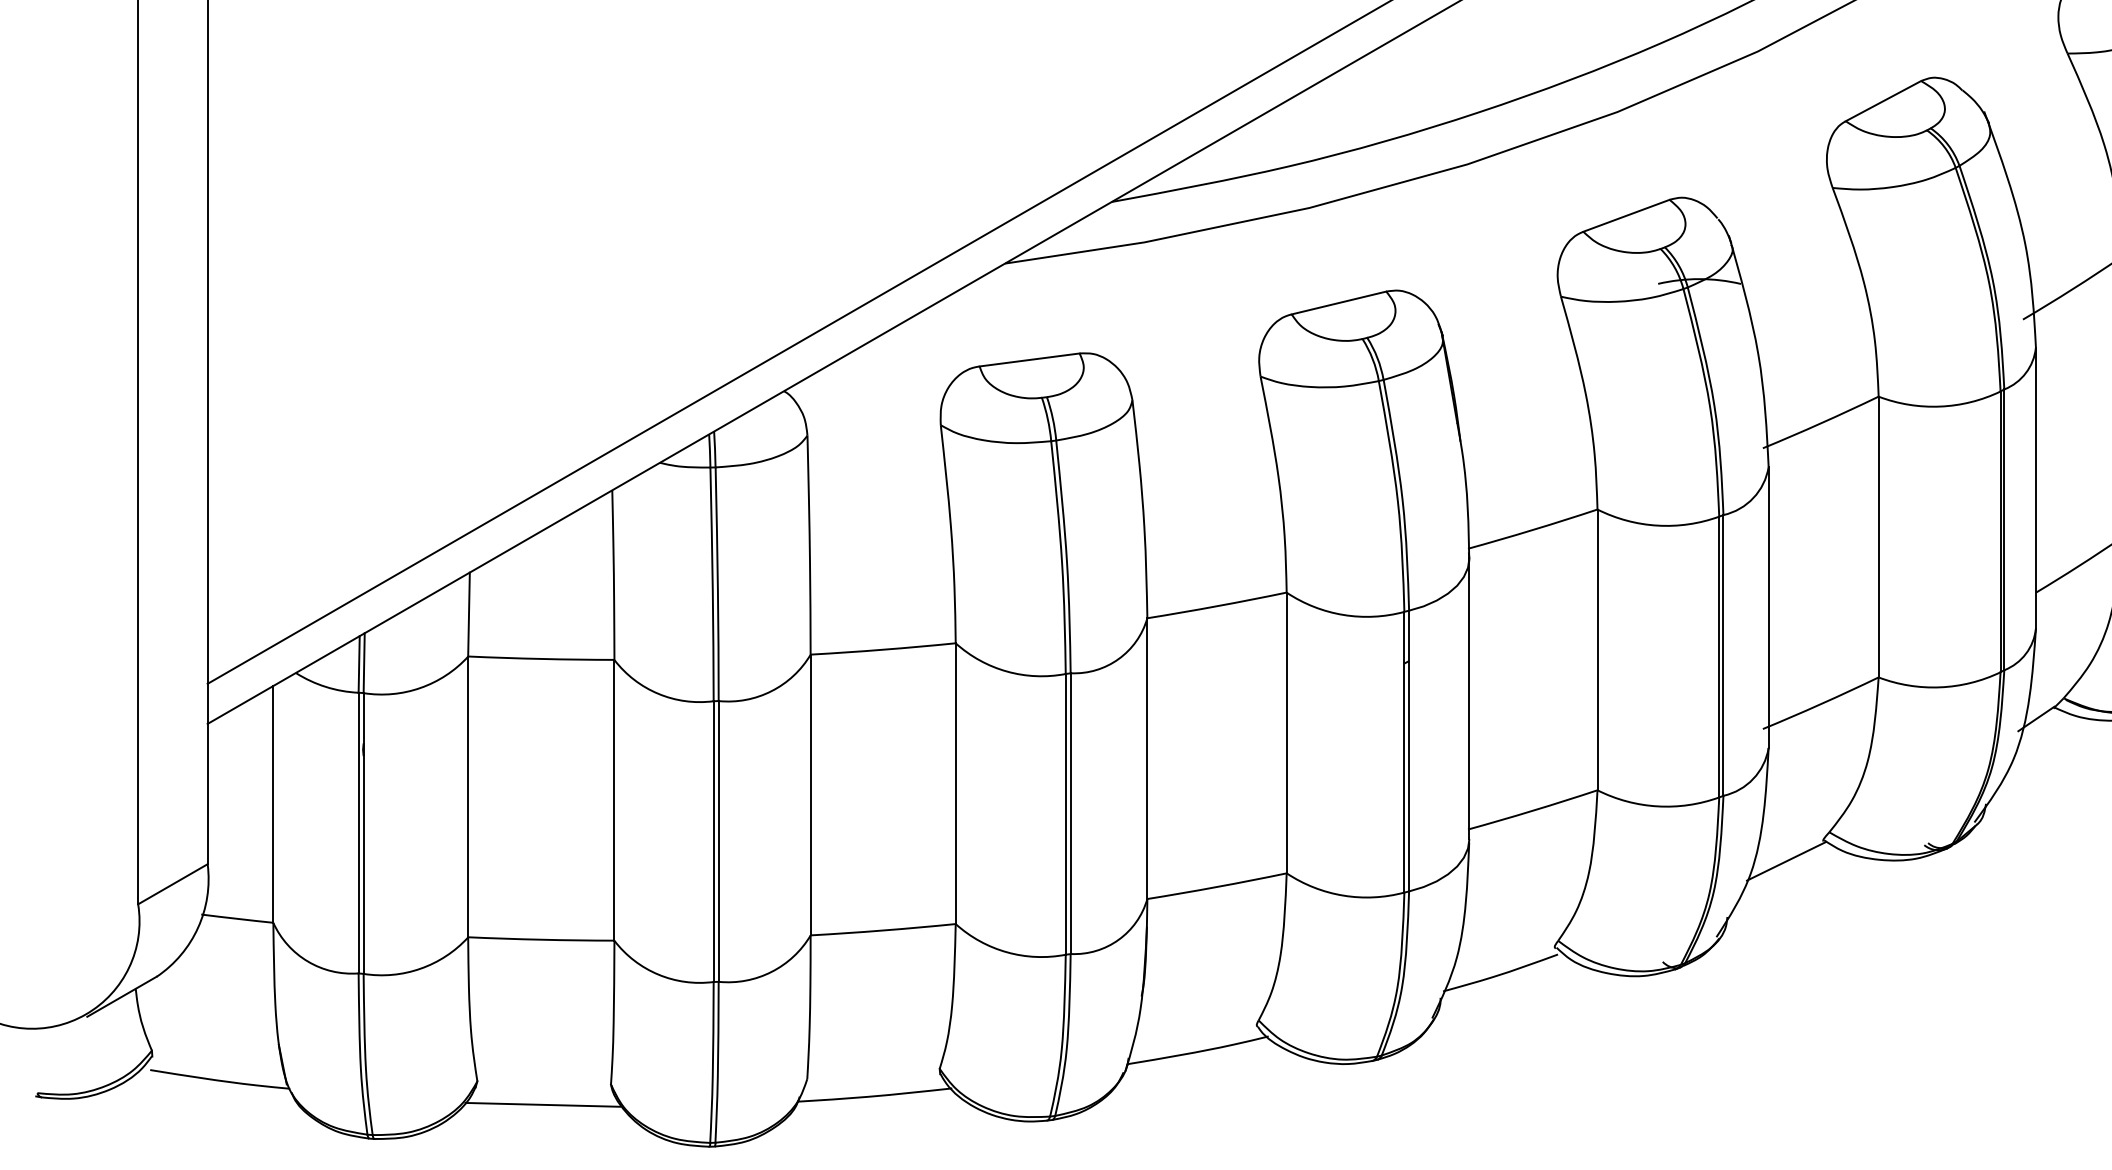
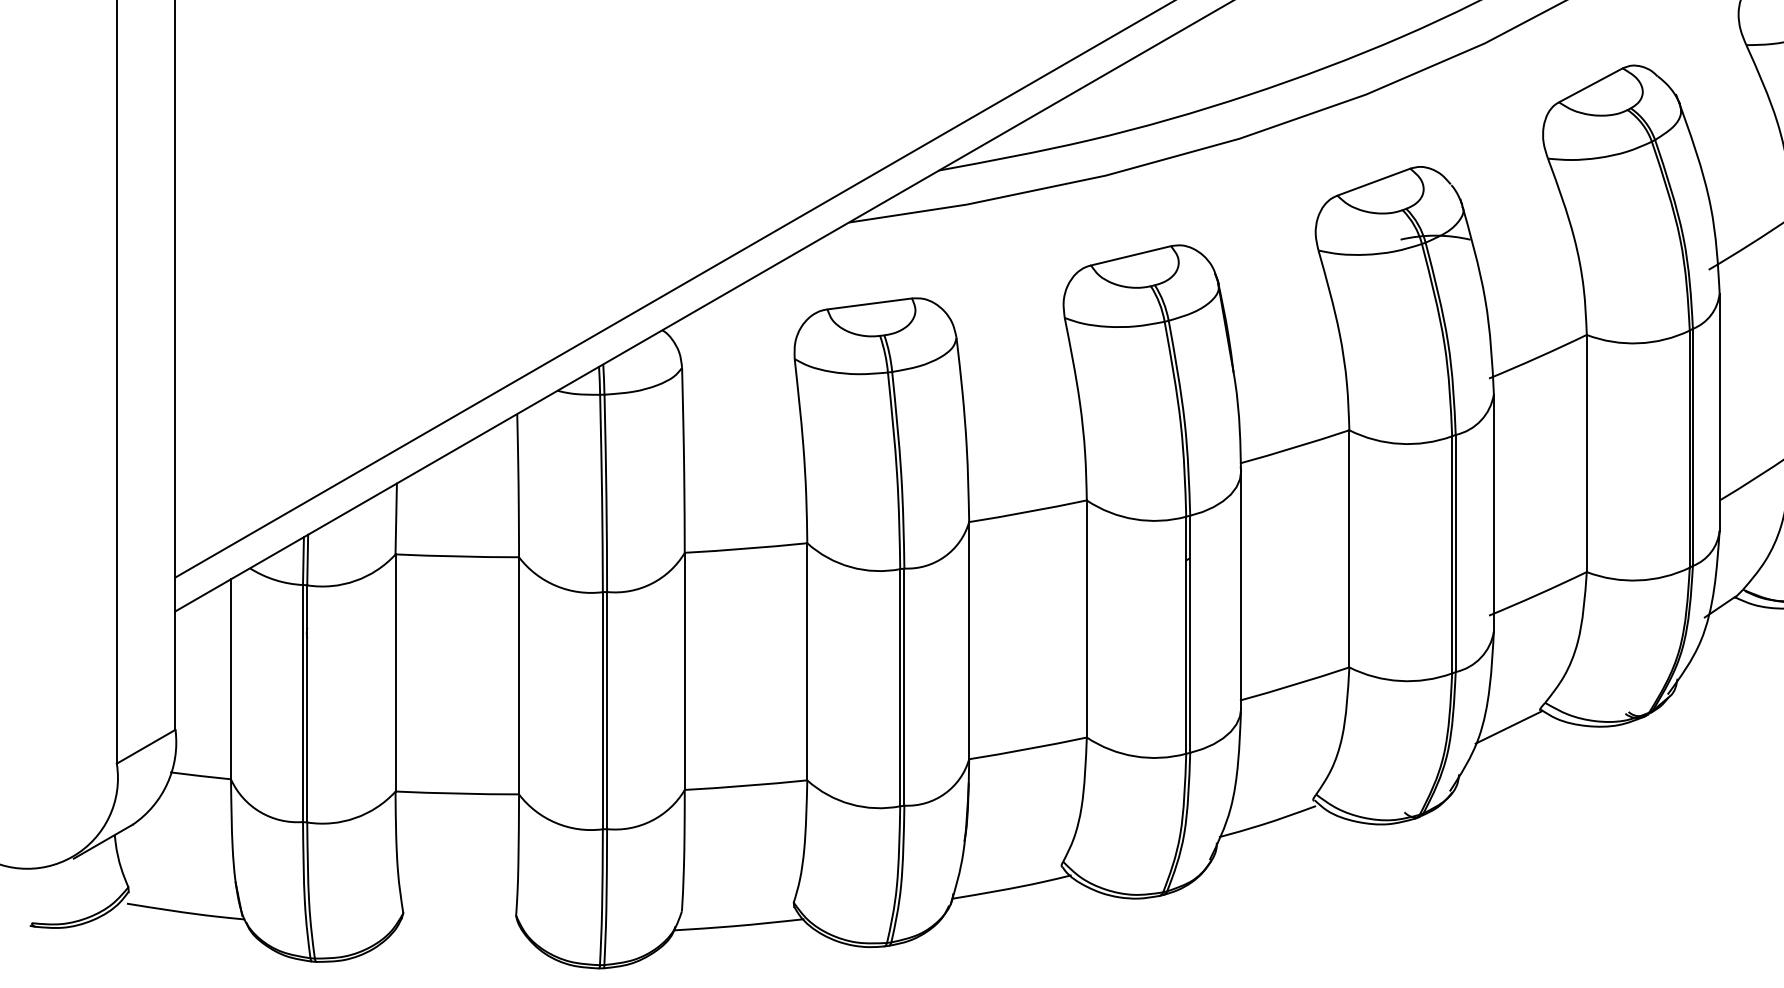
line: (542, 1104) -> (458, 932), removed

